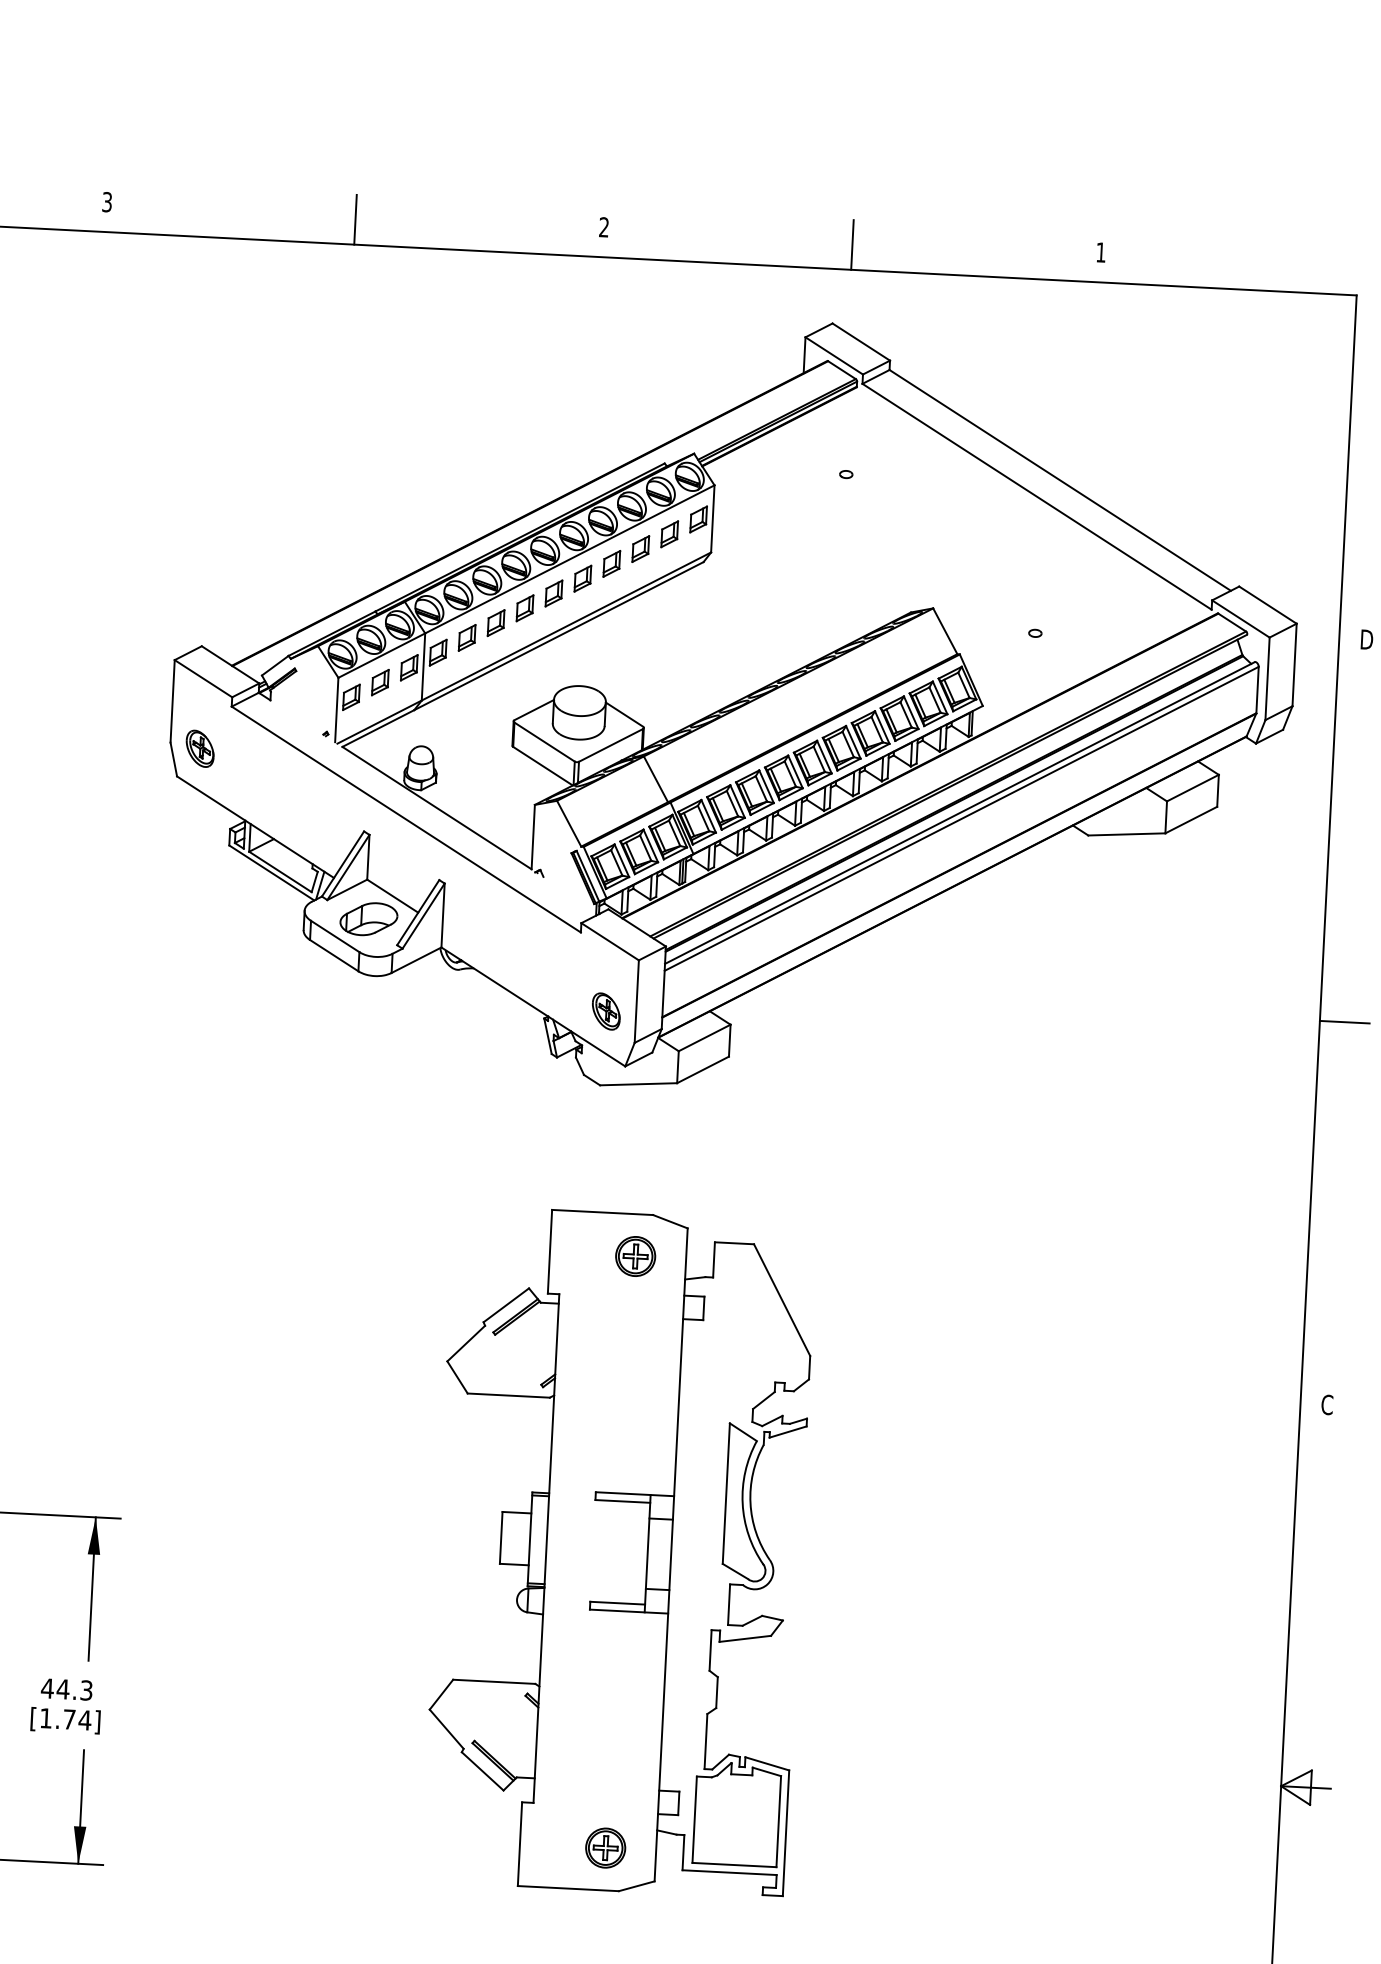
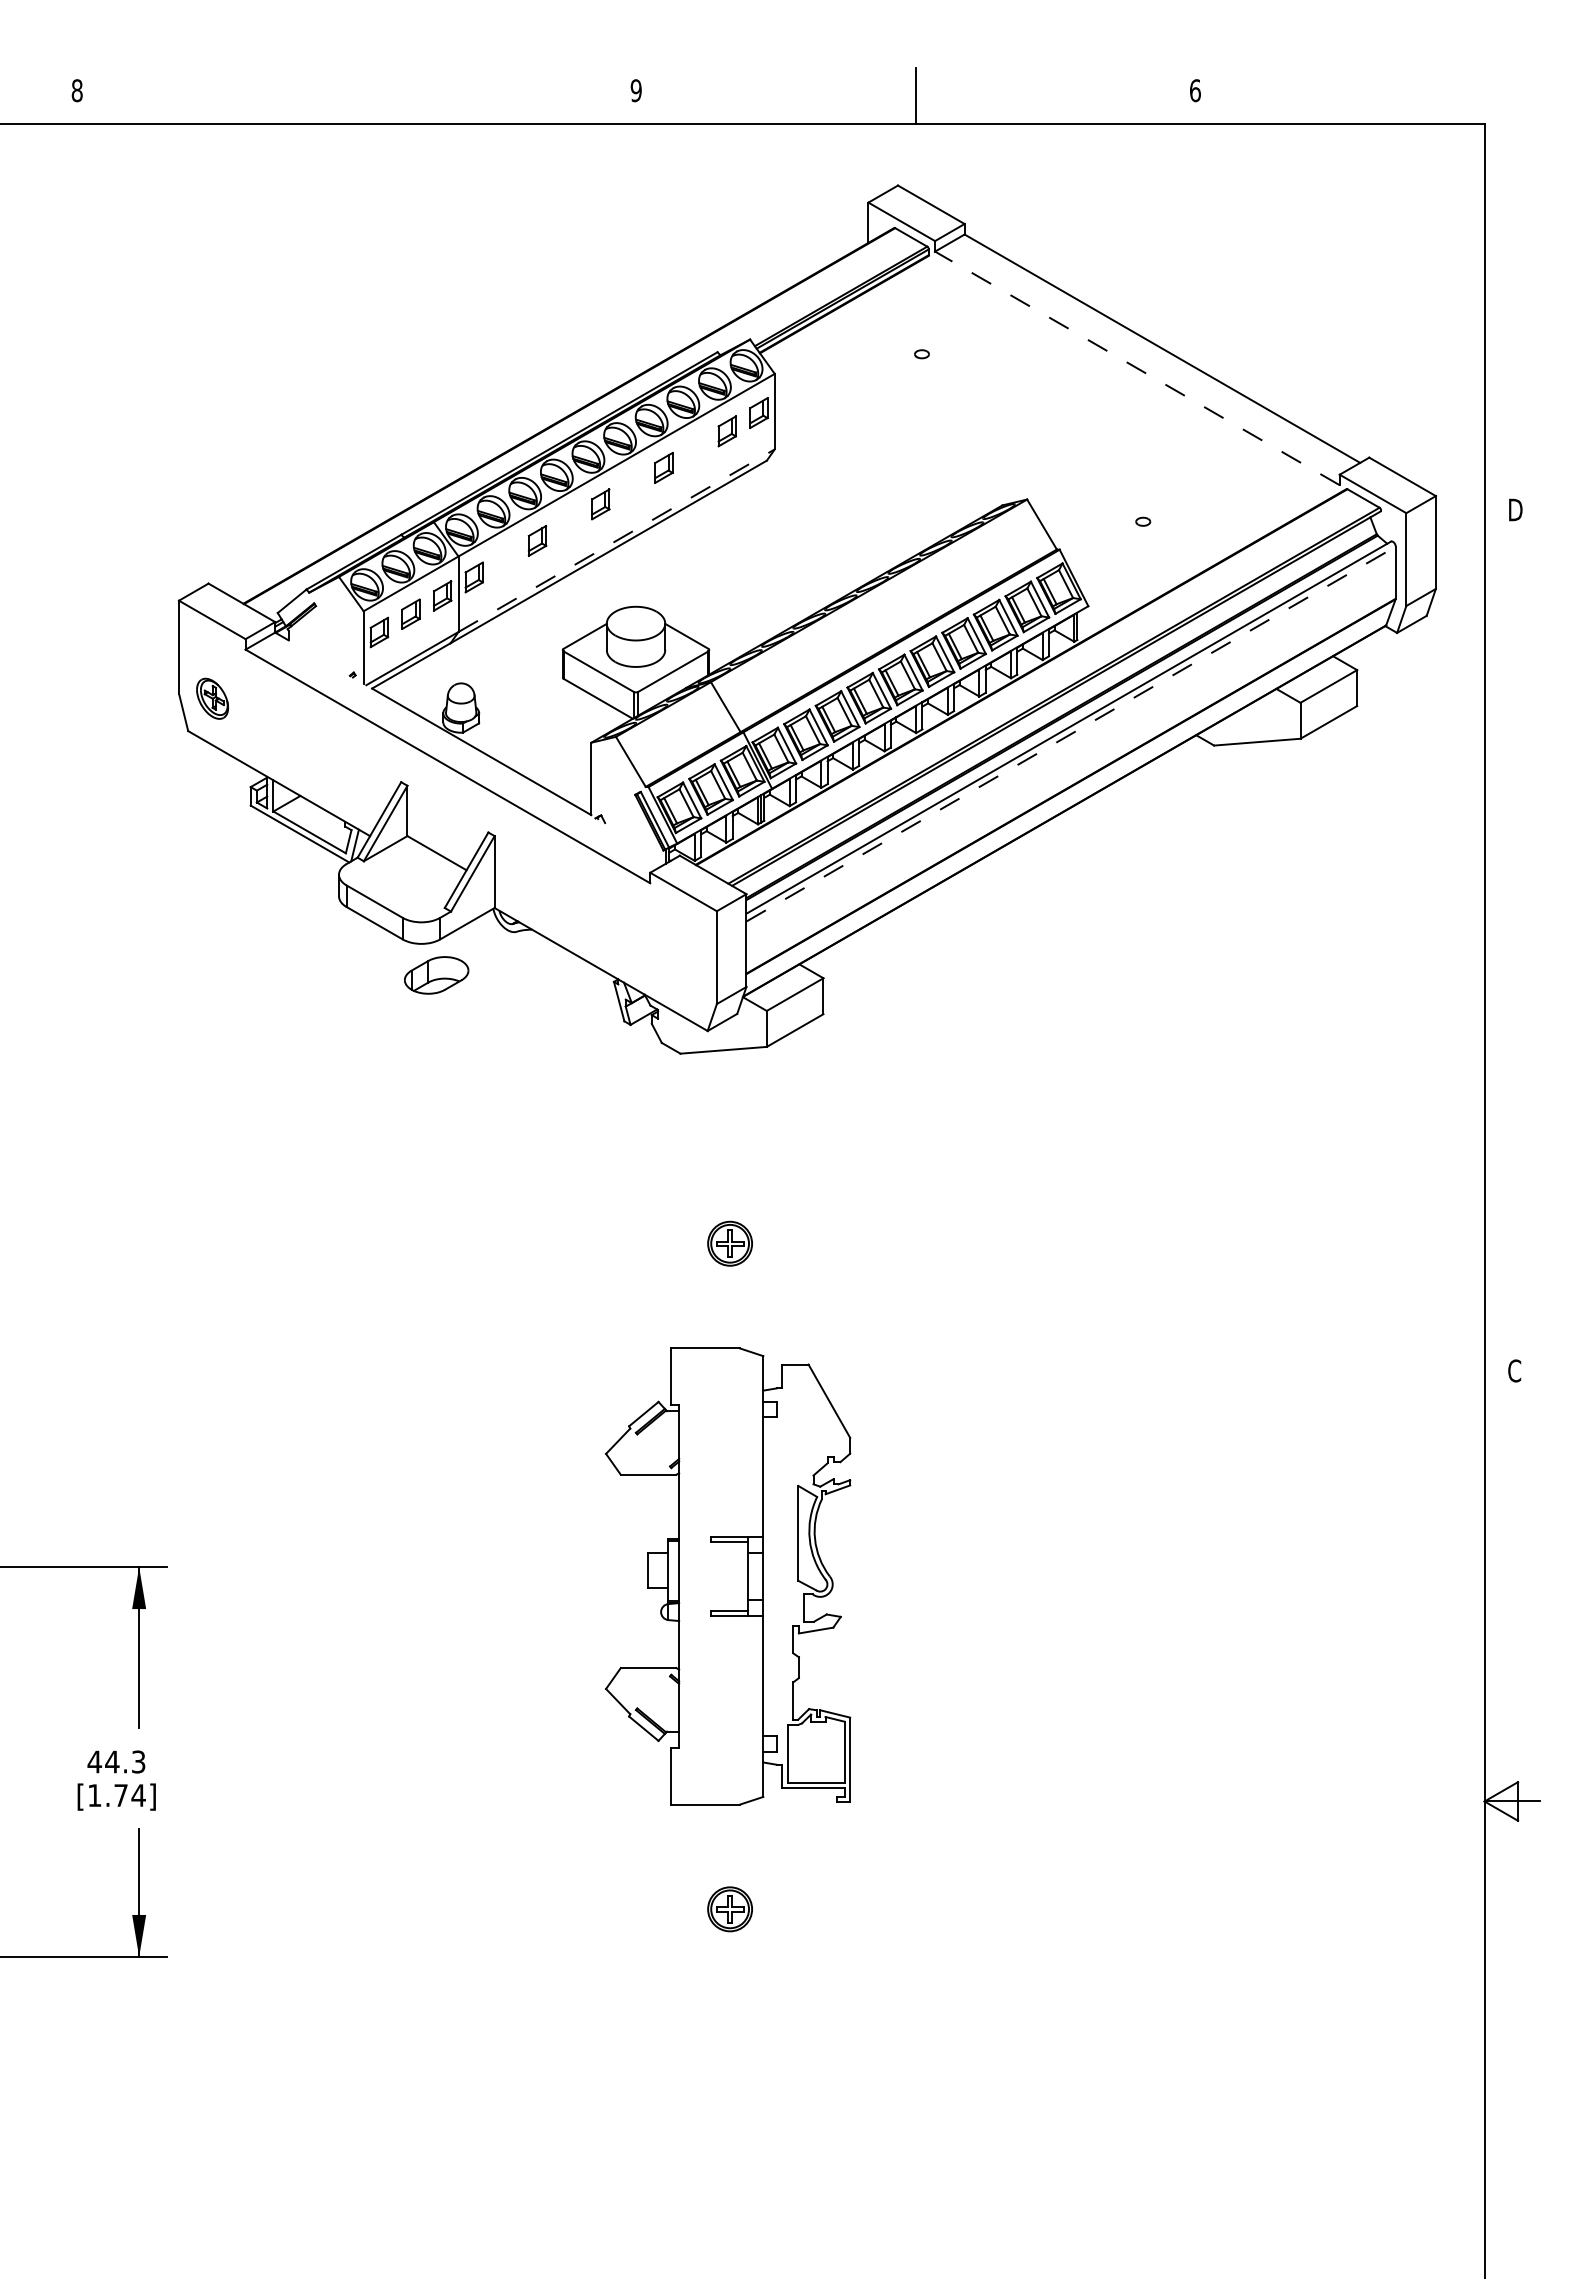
text: (106, 202) -> (76, 90), 3 -> 8
line: (355, 219) -> (356, 96), removed
text: (603, 227) -> (635, 90), 2 -> 9
text: (1101, 252) -> (1195, 90), 1 -> 6
line: (1037, 496) -> (1137, 368), solid -> dashed
part: (640, 548) -> (695, 449), removed
part: (582, 579) -> (632, 486), removed
part: (524, 608) -> (568, 522), removed
line: (566, 626) -> (616, 540), solid -> dashed
part: (466, 638) -> (505, 559), removed
line: (962, 819) -> (1071, 734), solid -> dashed
part: (368, 919) -> (436, 975), moved
part: (605, 1011) -> (682, 970), removed
line: (1344, 1022) -> (1512, 940), removed
part: (618, 1552) -> (727, 1576), size x0.6

